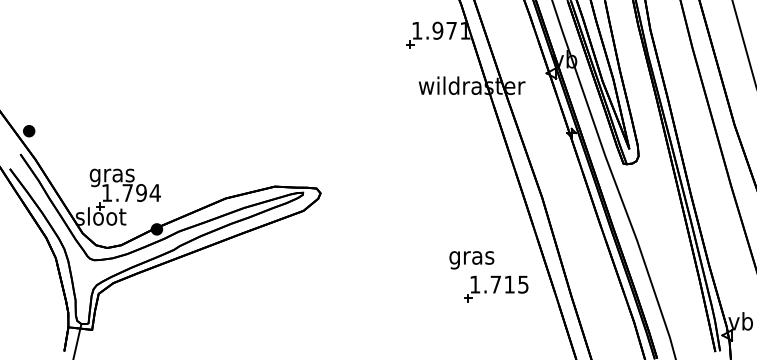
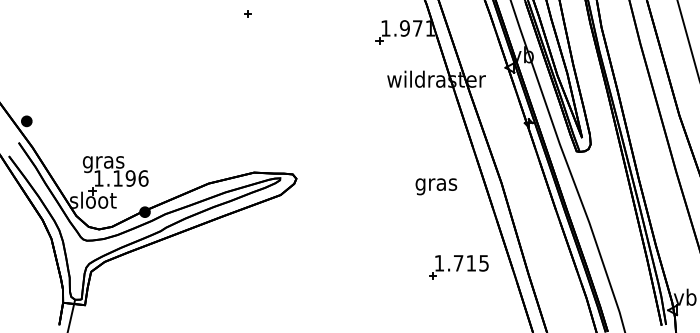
part: (267, 14) -> (247, 13), added
text: (141, 192) -> (130, 178), 1.794 -> 1.196
text: (471, 259) -> (436, 186), moved

